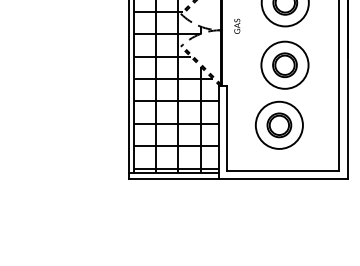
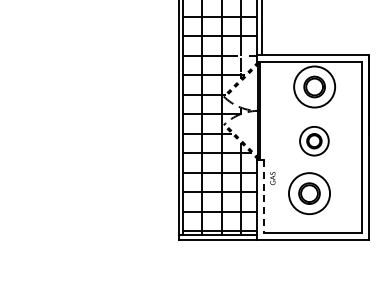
text: (236, 26) -> (272, 178), moved
part: (285, 64) -> (314, 140), size x0.7
line: (227, 128) -> (264, 196), solid -> dashed

